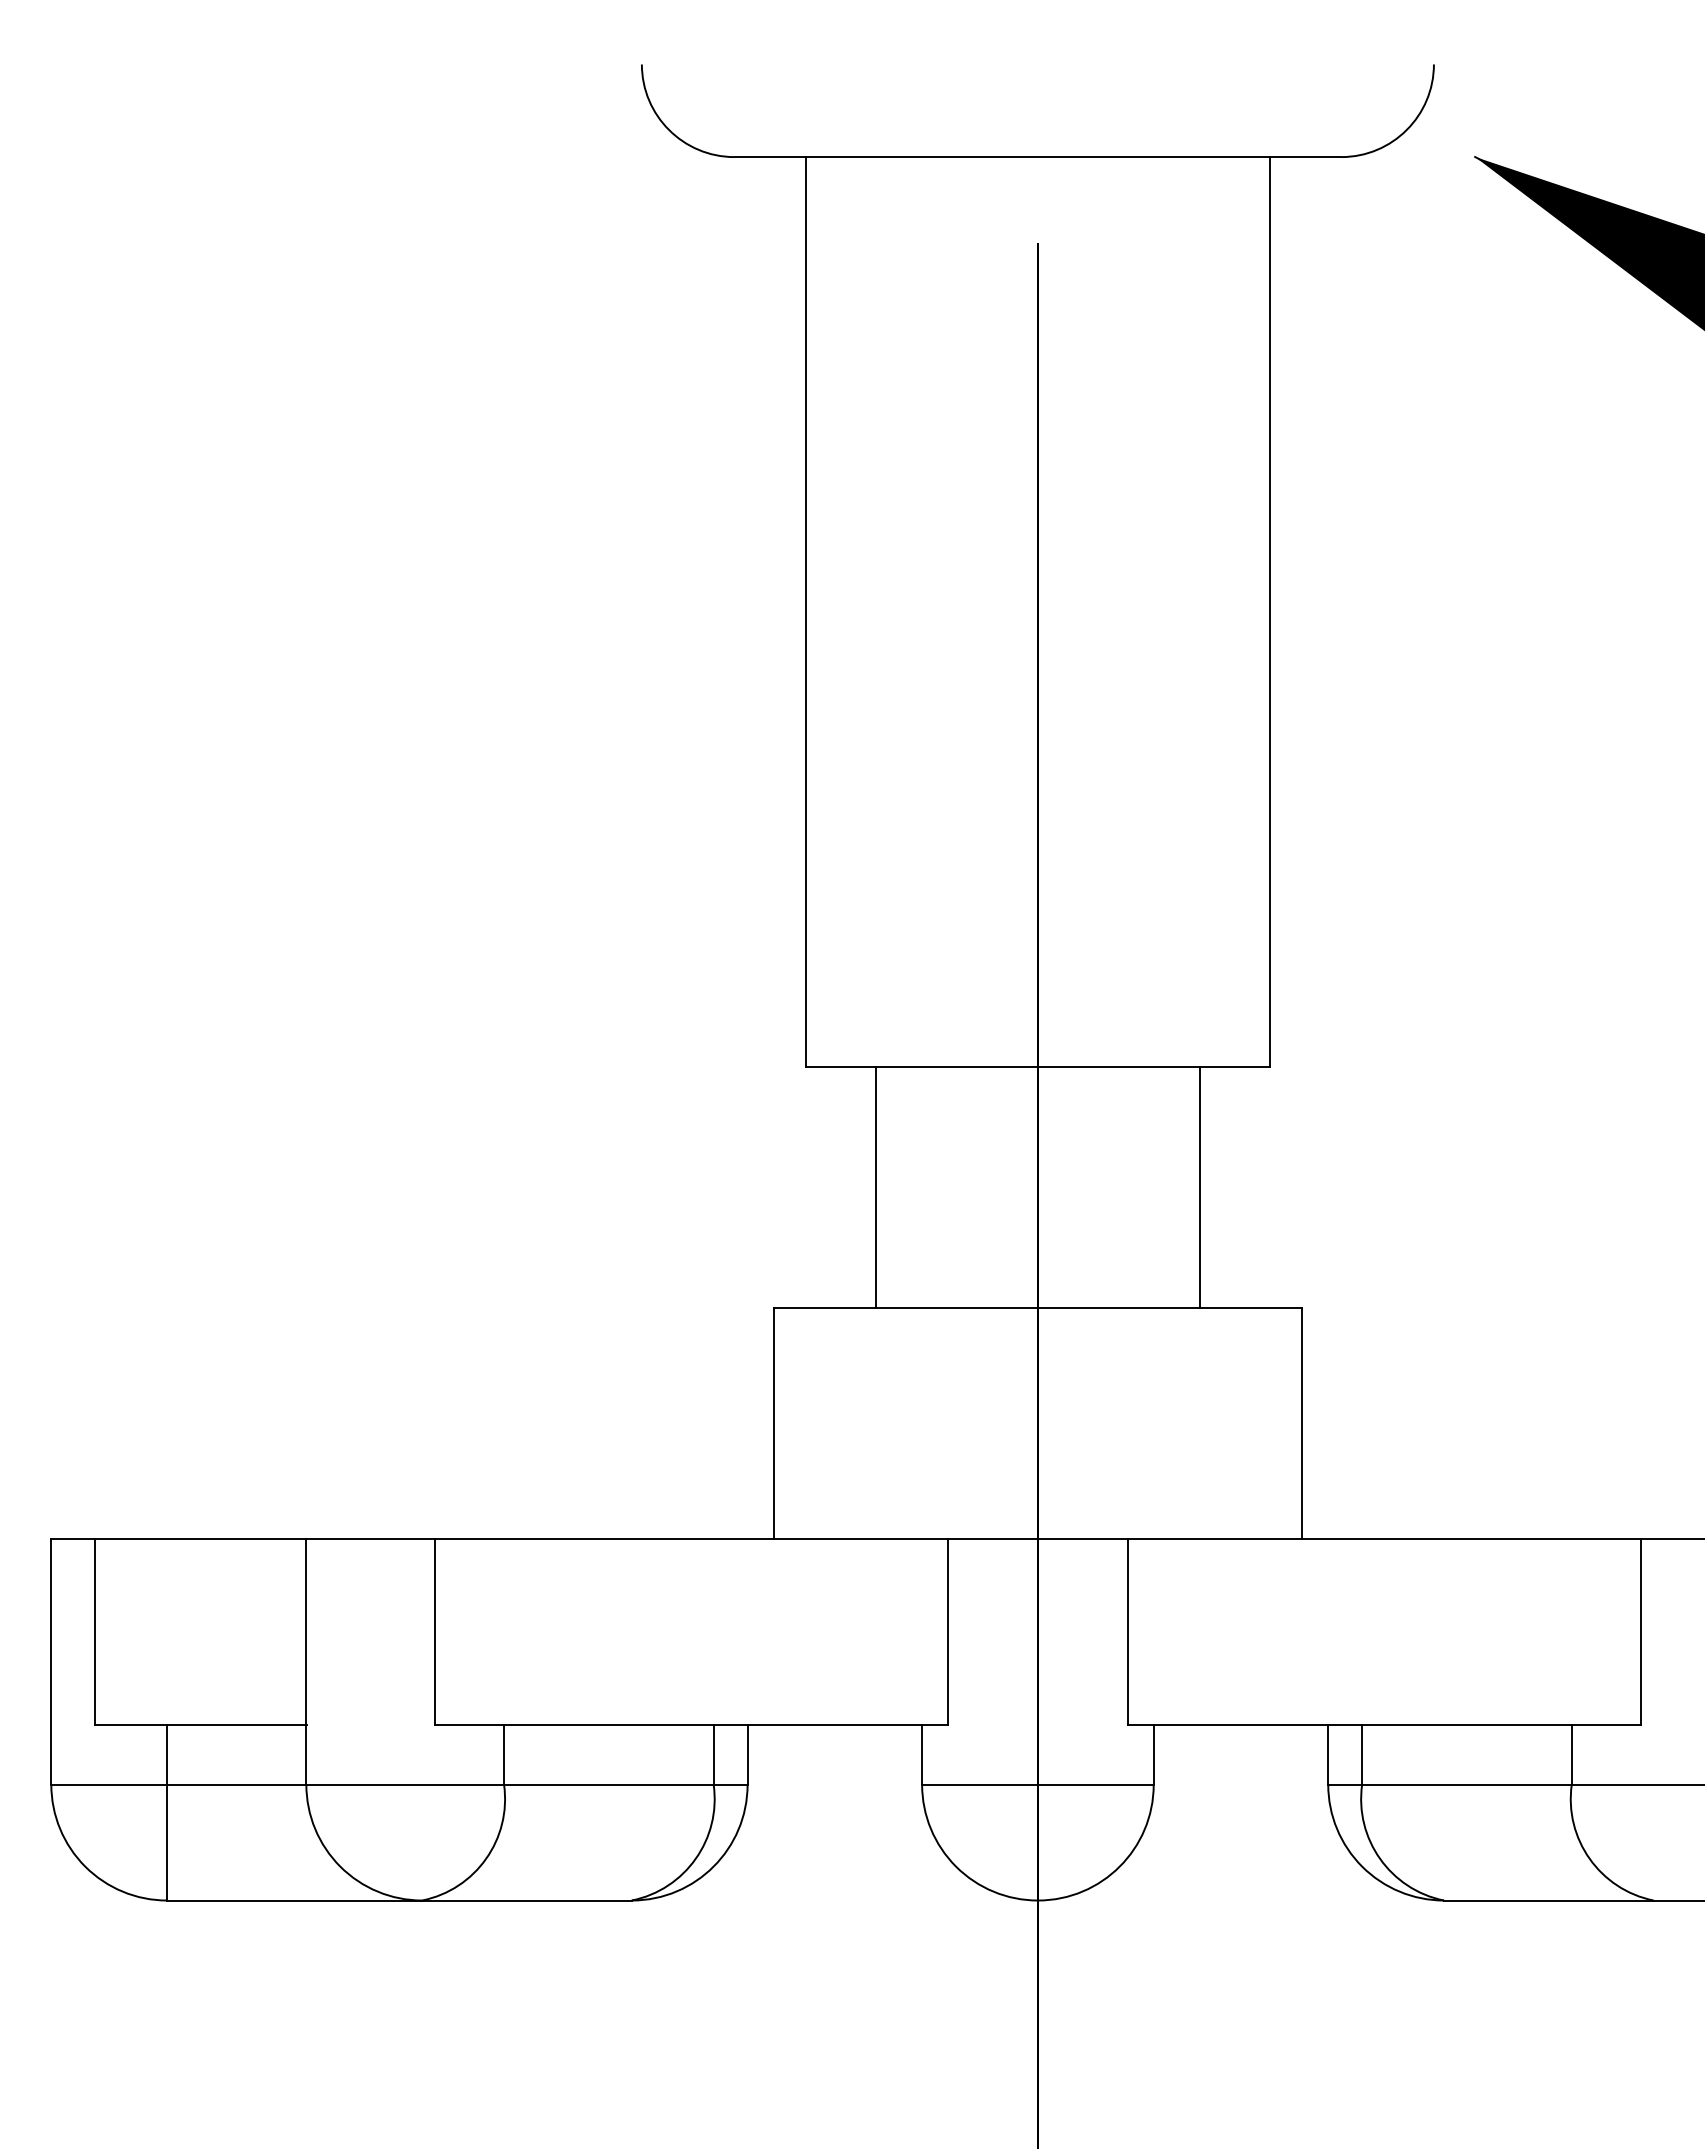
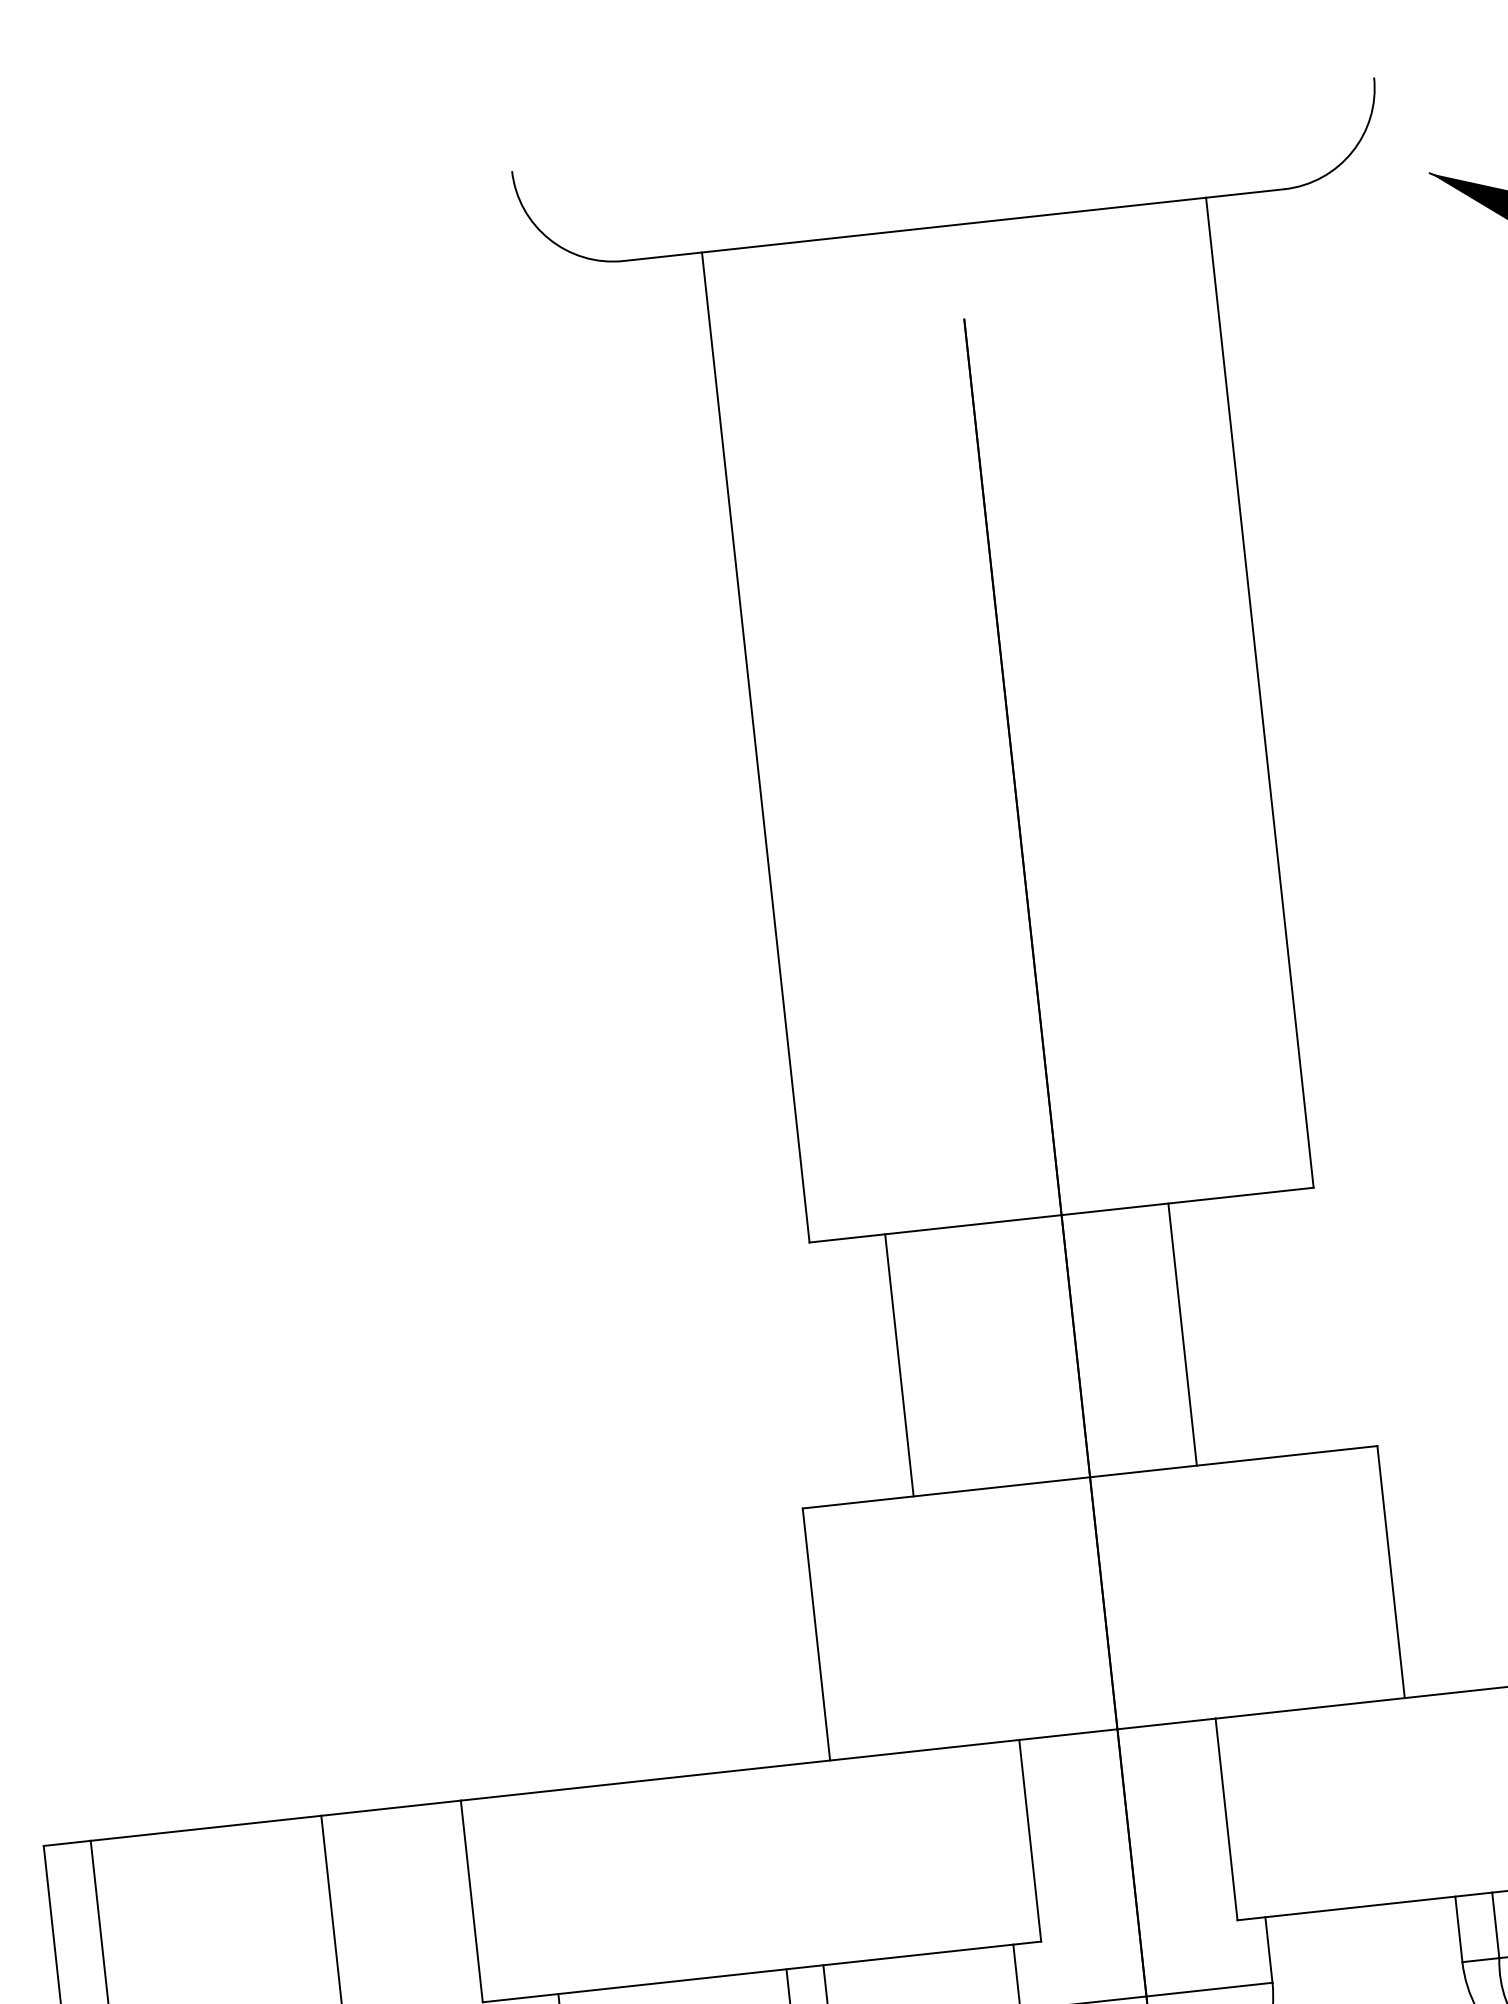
line: (1200, 1186) -> (1183, 1333), moved

